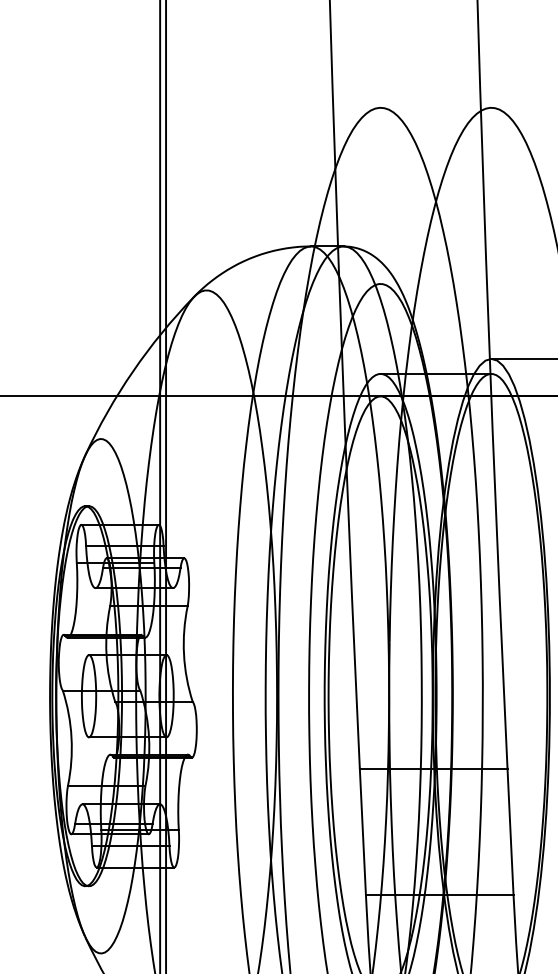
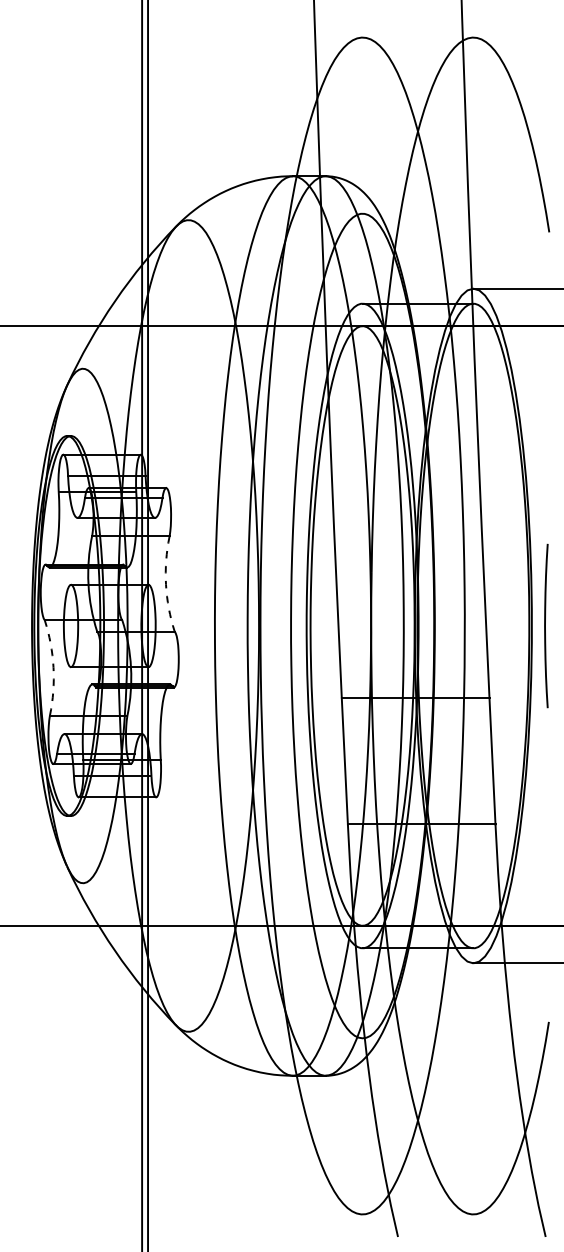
arc: (184, 654) -> (166, 584), solid -> dashed
arc: (71, 737) -> (53, 667), solid -> dashed

